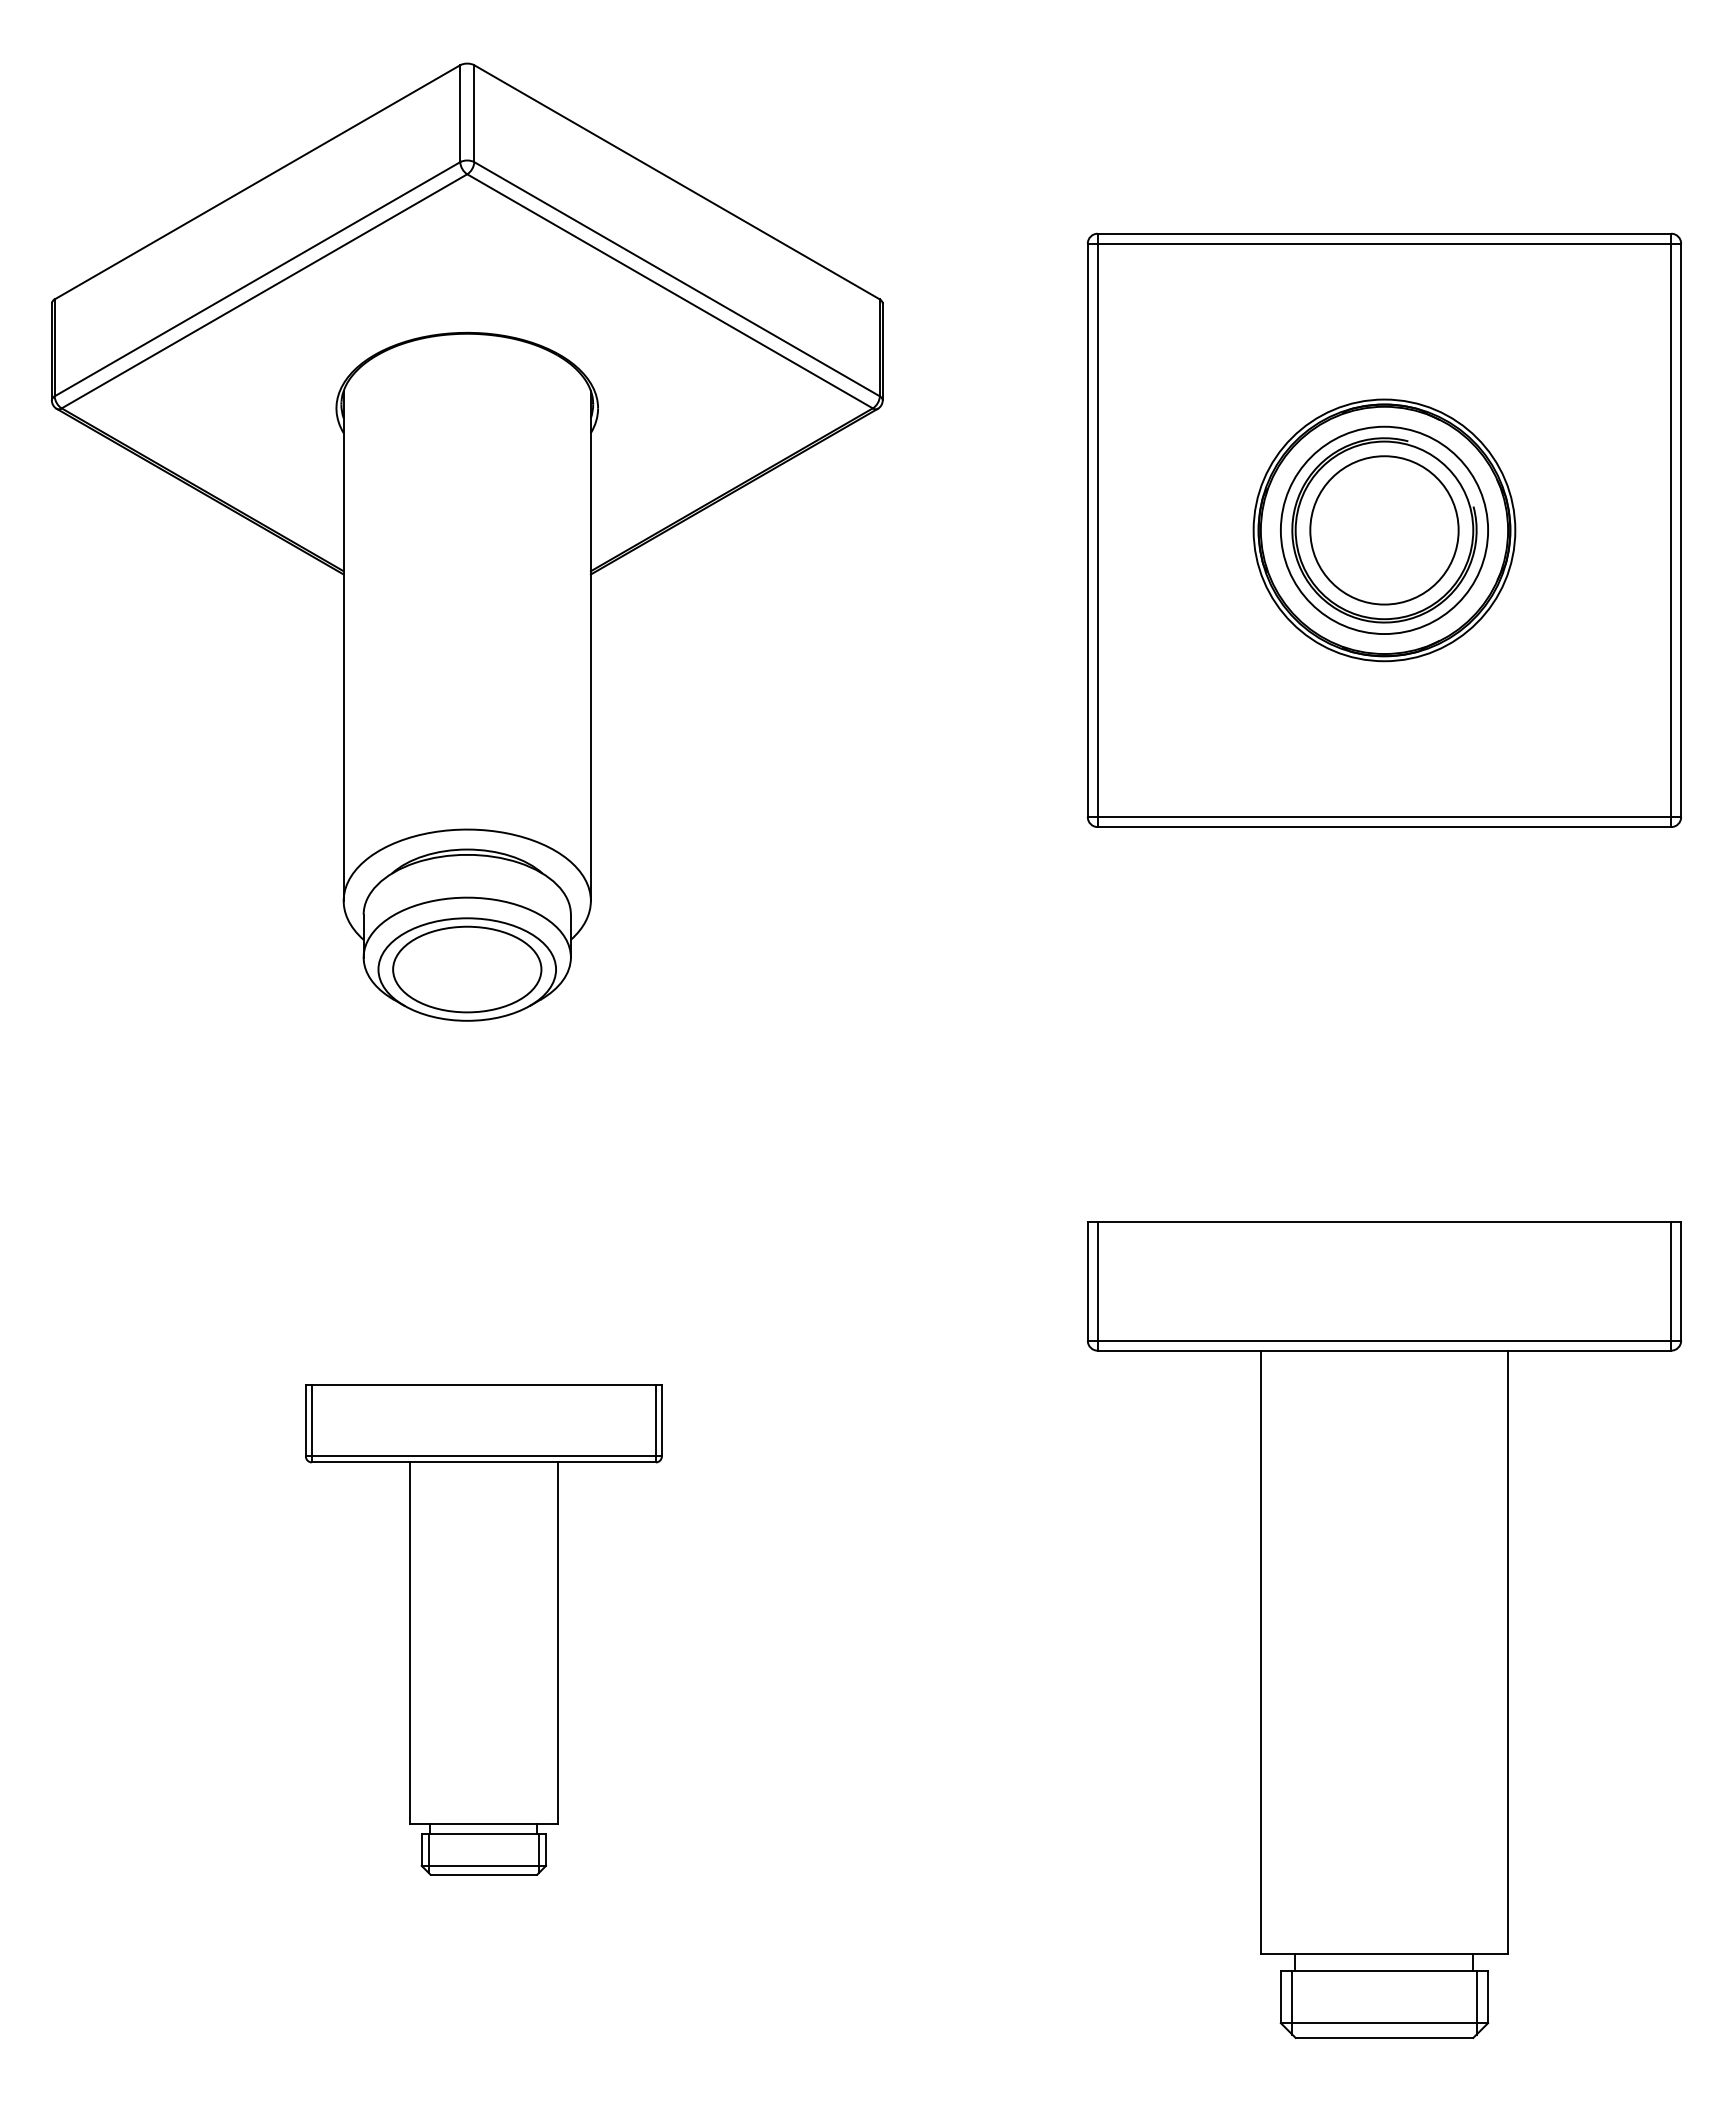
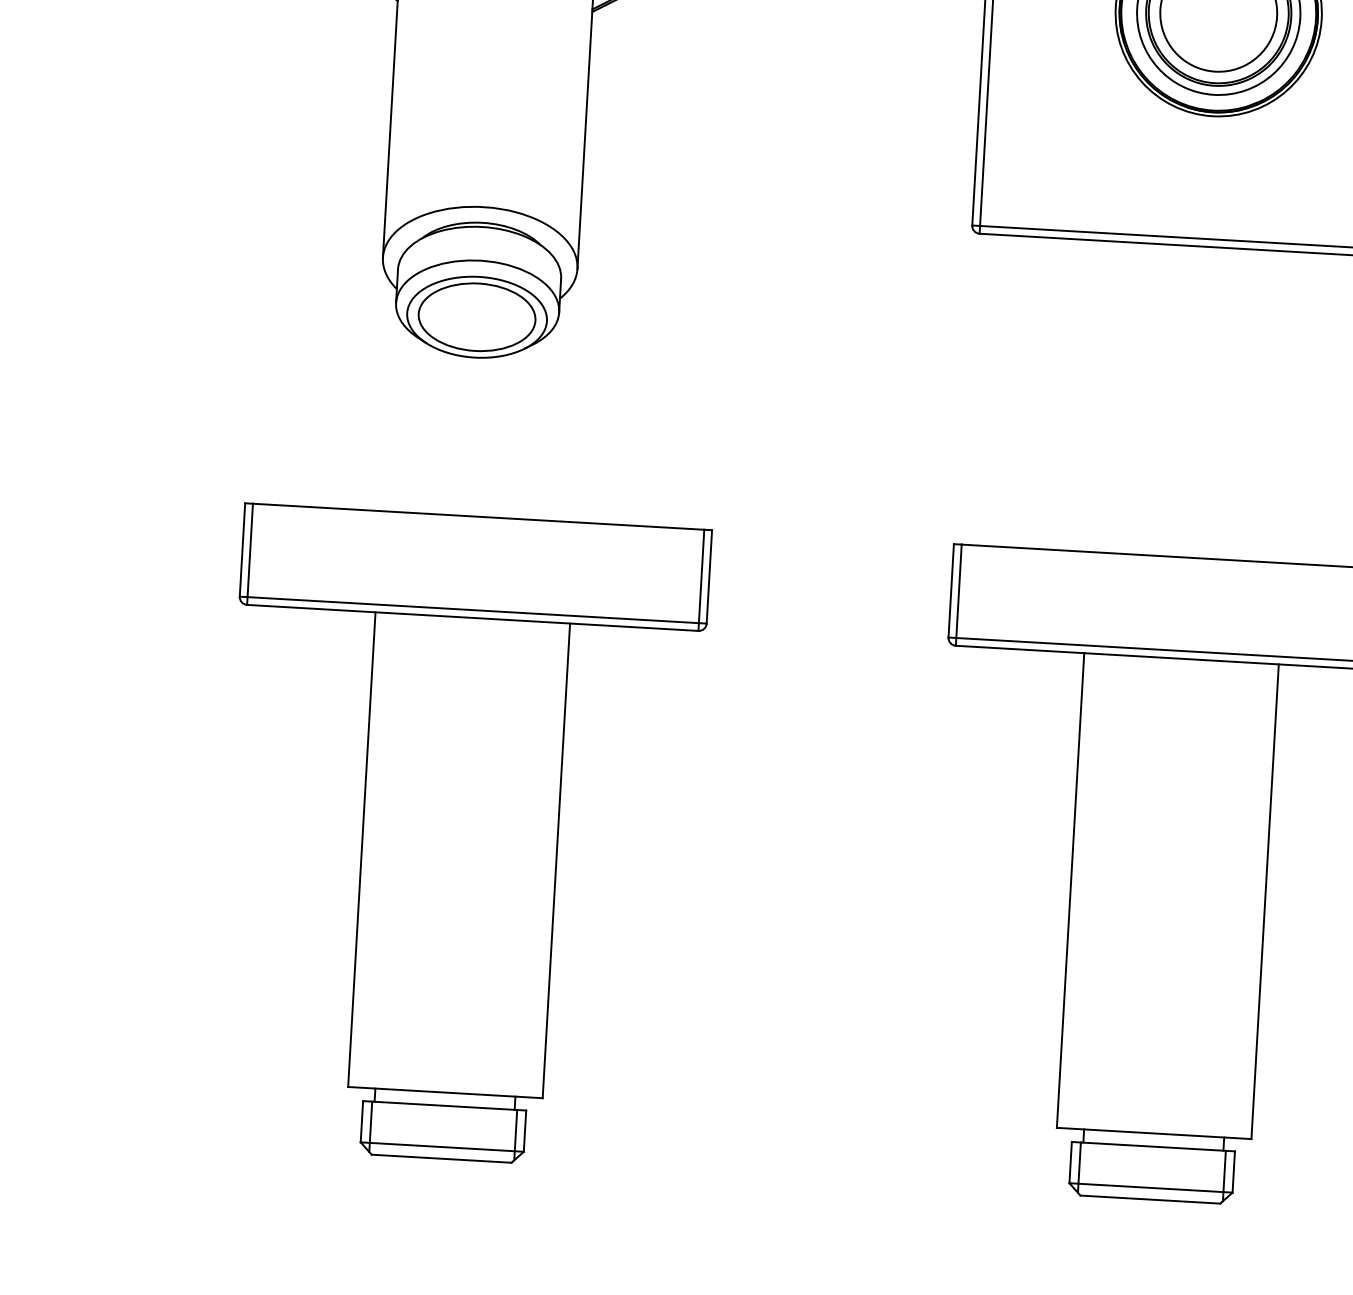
part: (483, 1629) -> (459, 837), size x1.67

